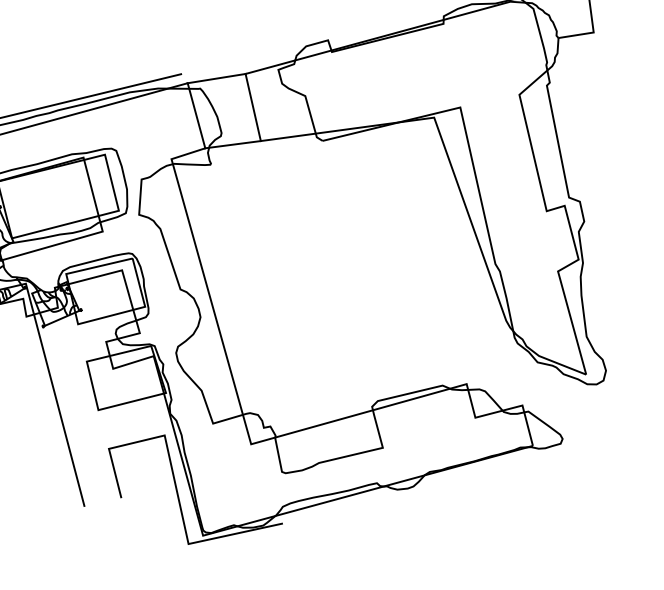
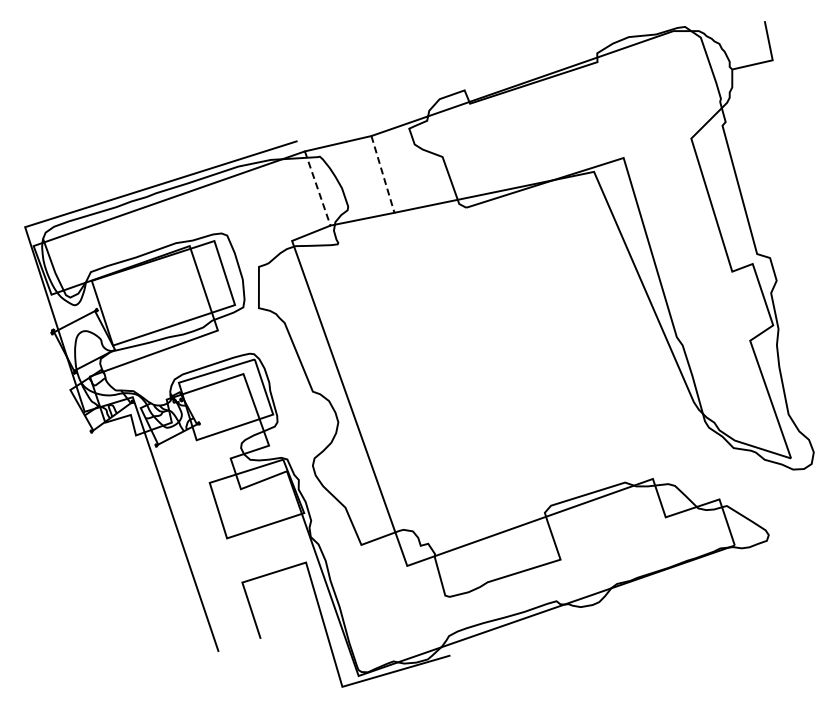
line: (253, 107) -> (383, 174), solid -> dashed
line: (196, 115) -> (317, 188), solid -> dashed

